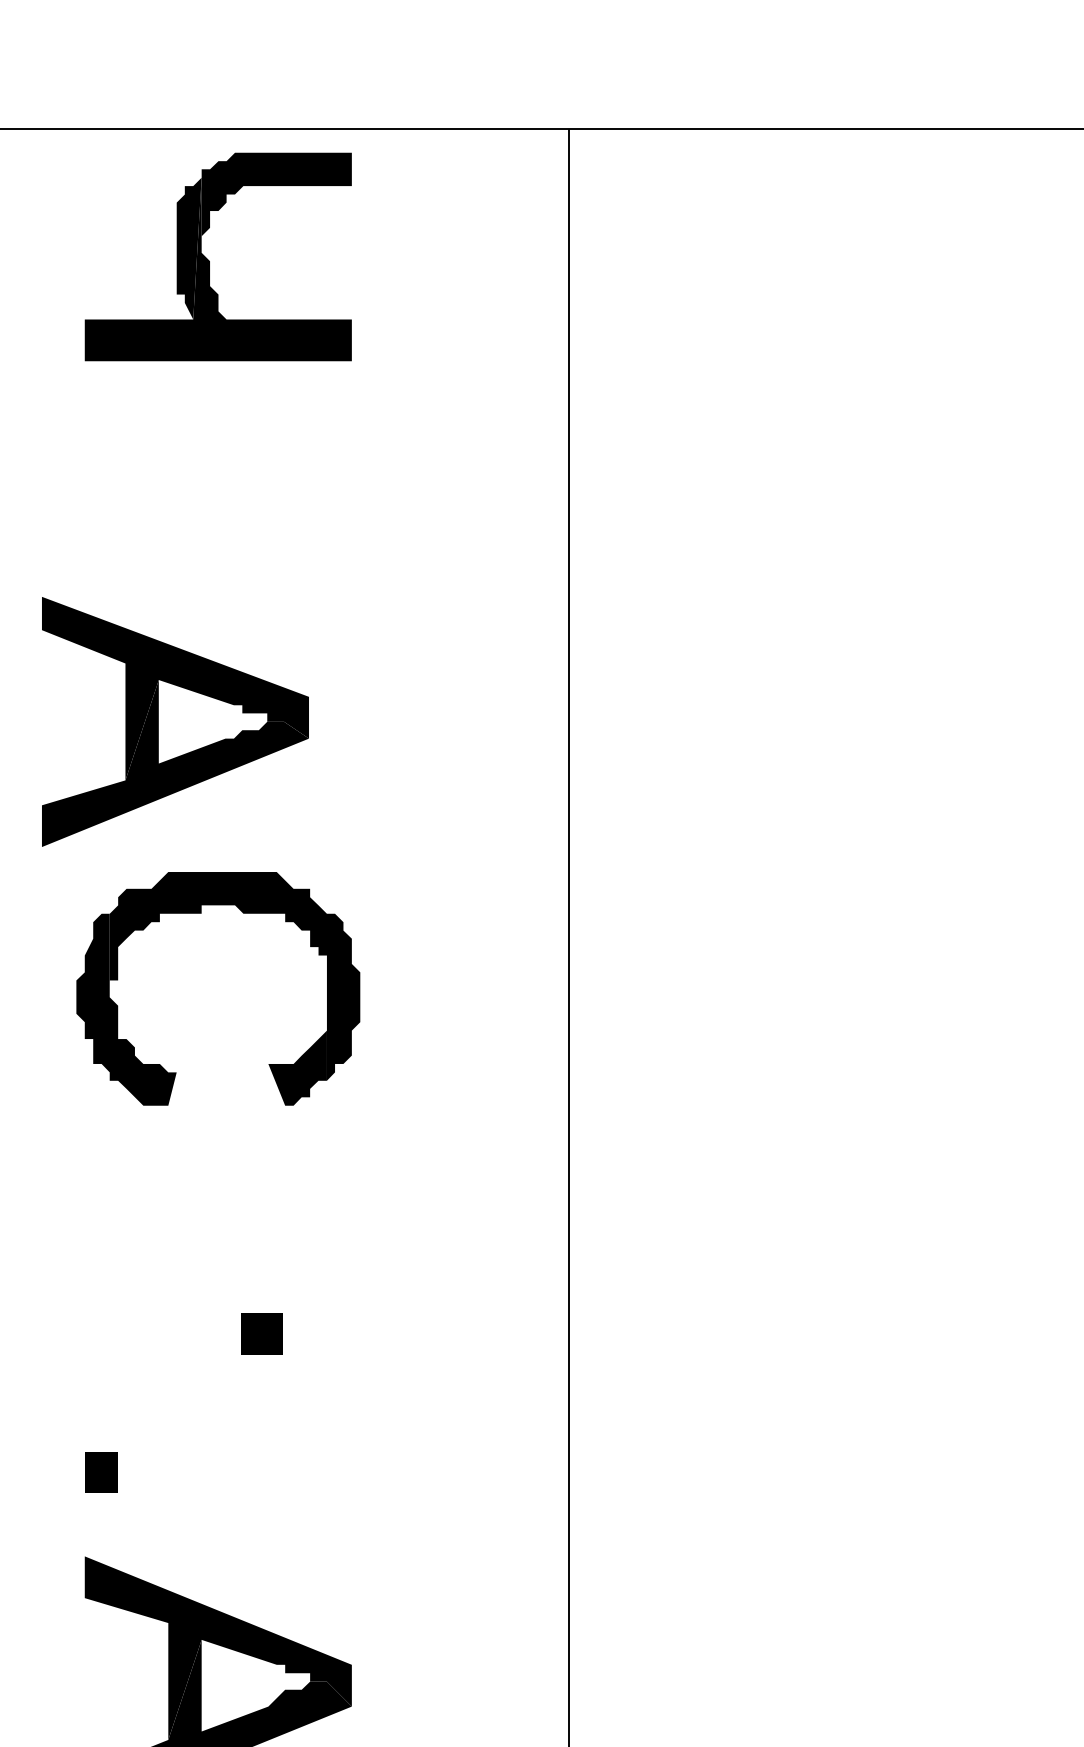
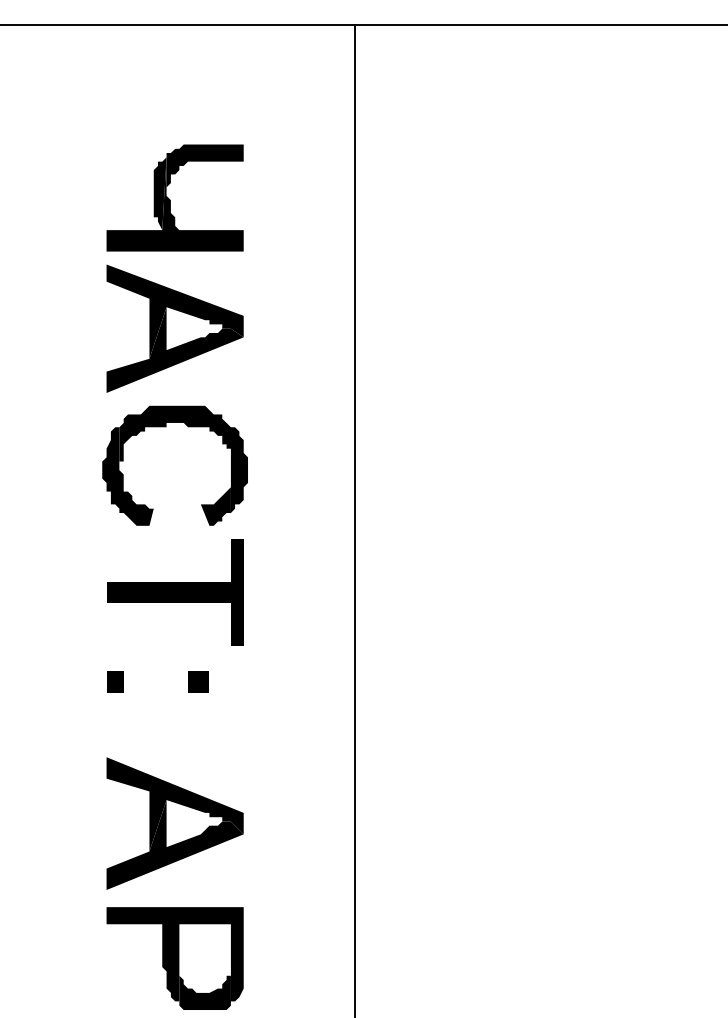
part: (217, 255) -> (174, 197), moved
part: (174, 721) -> (174, 328), moved
fill: (217, 1233) -> (174, 591), added
part: (261, 1332) -> (198, 681), moved
part: (102, 1471) -> (115, 681), moved

